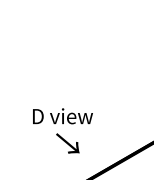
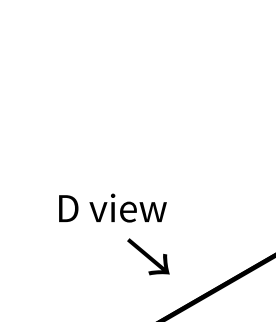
text: (67, 143) -> (147, 256), moved

